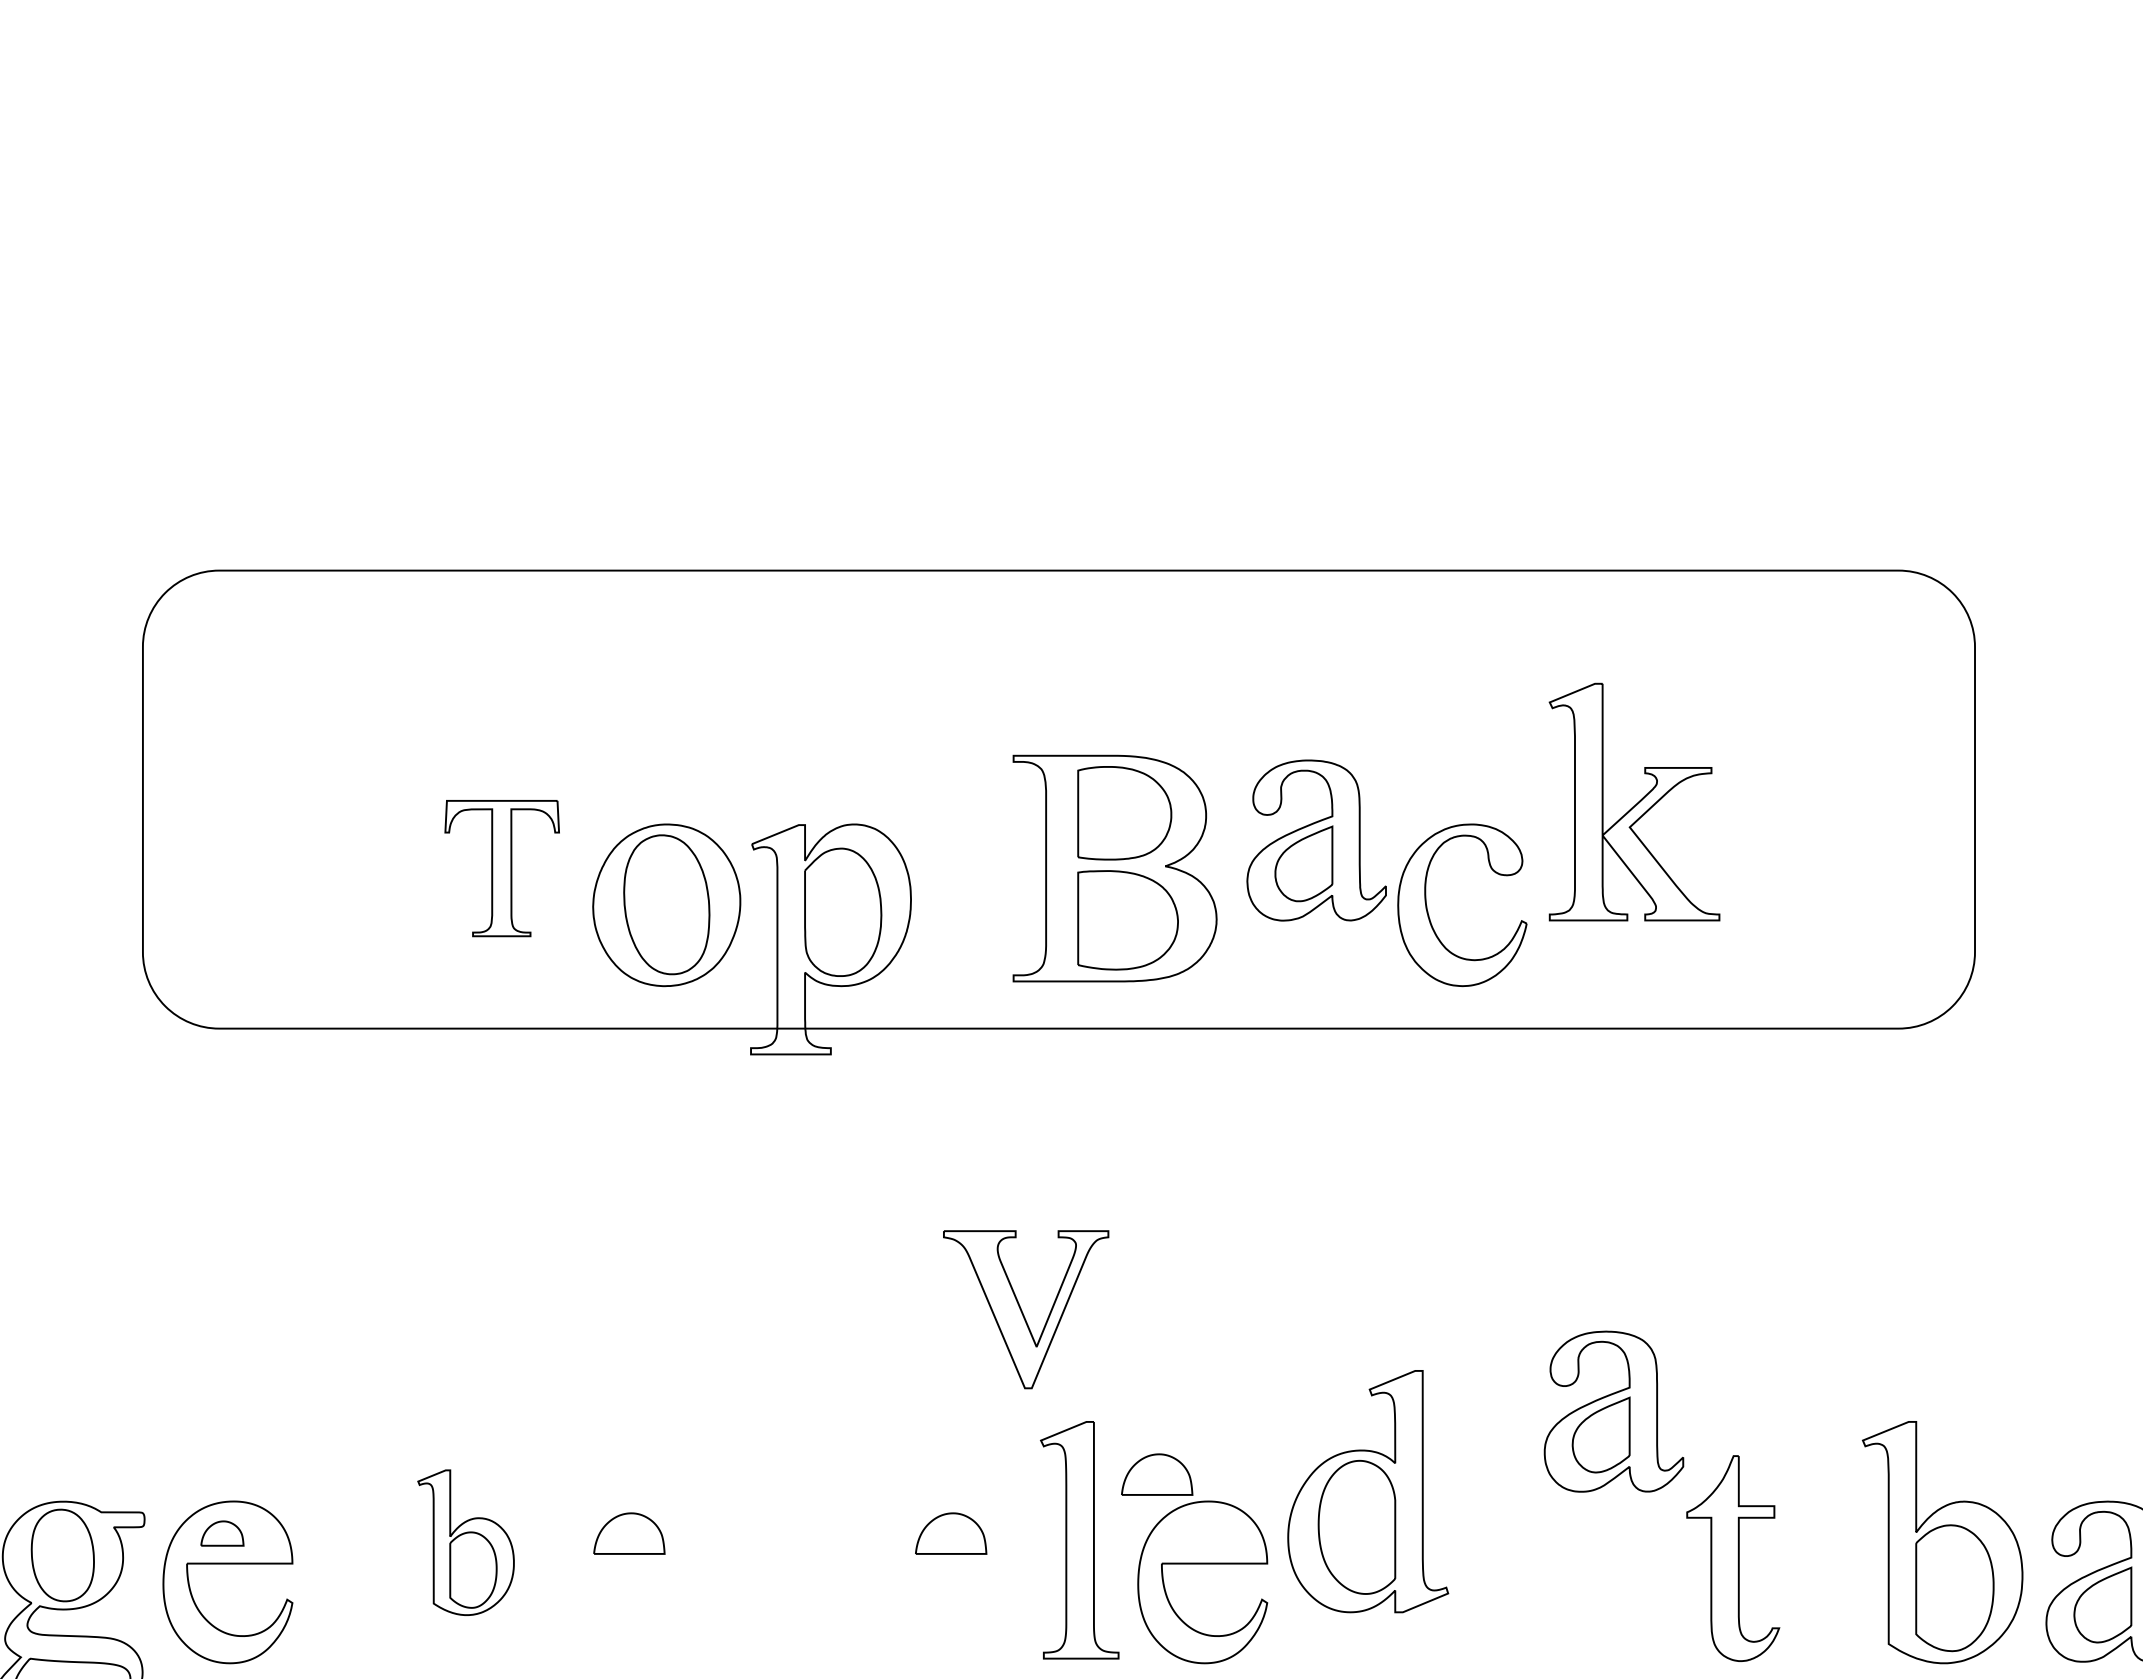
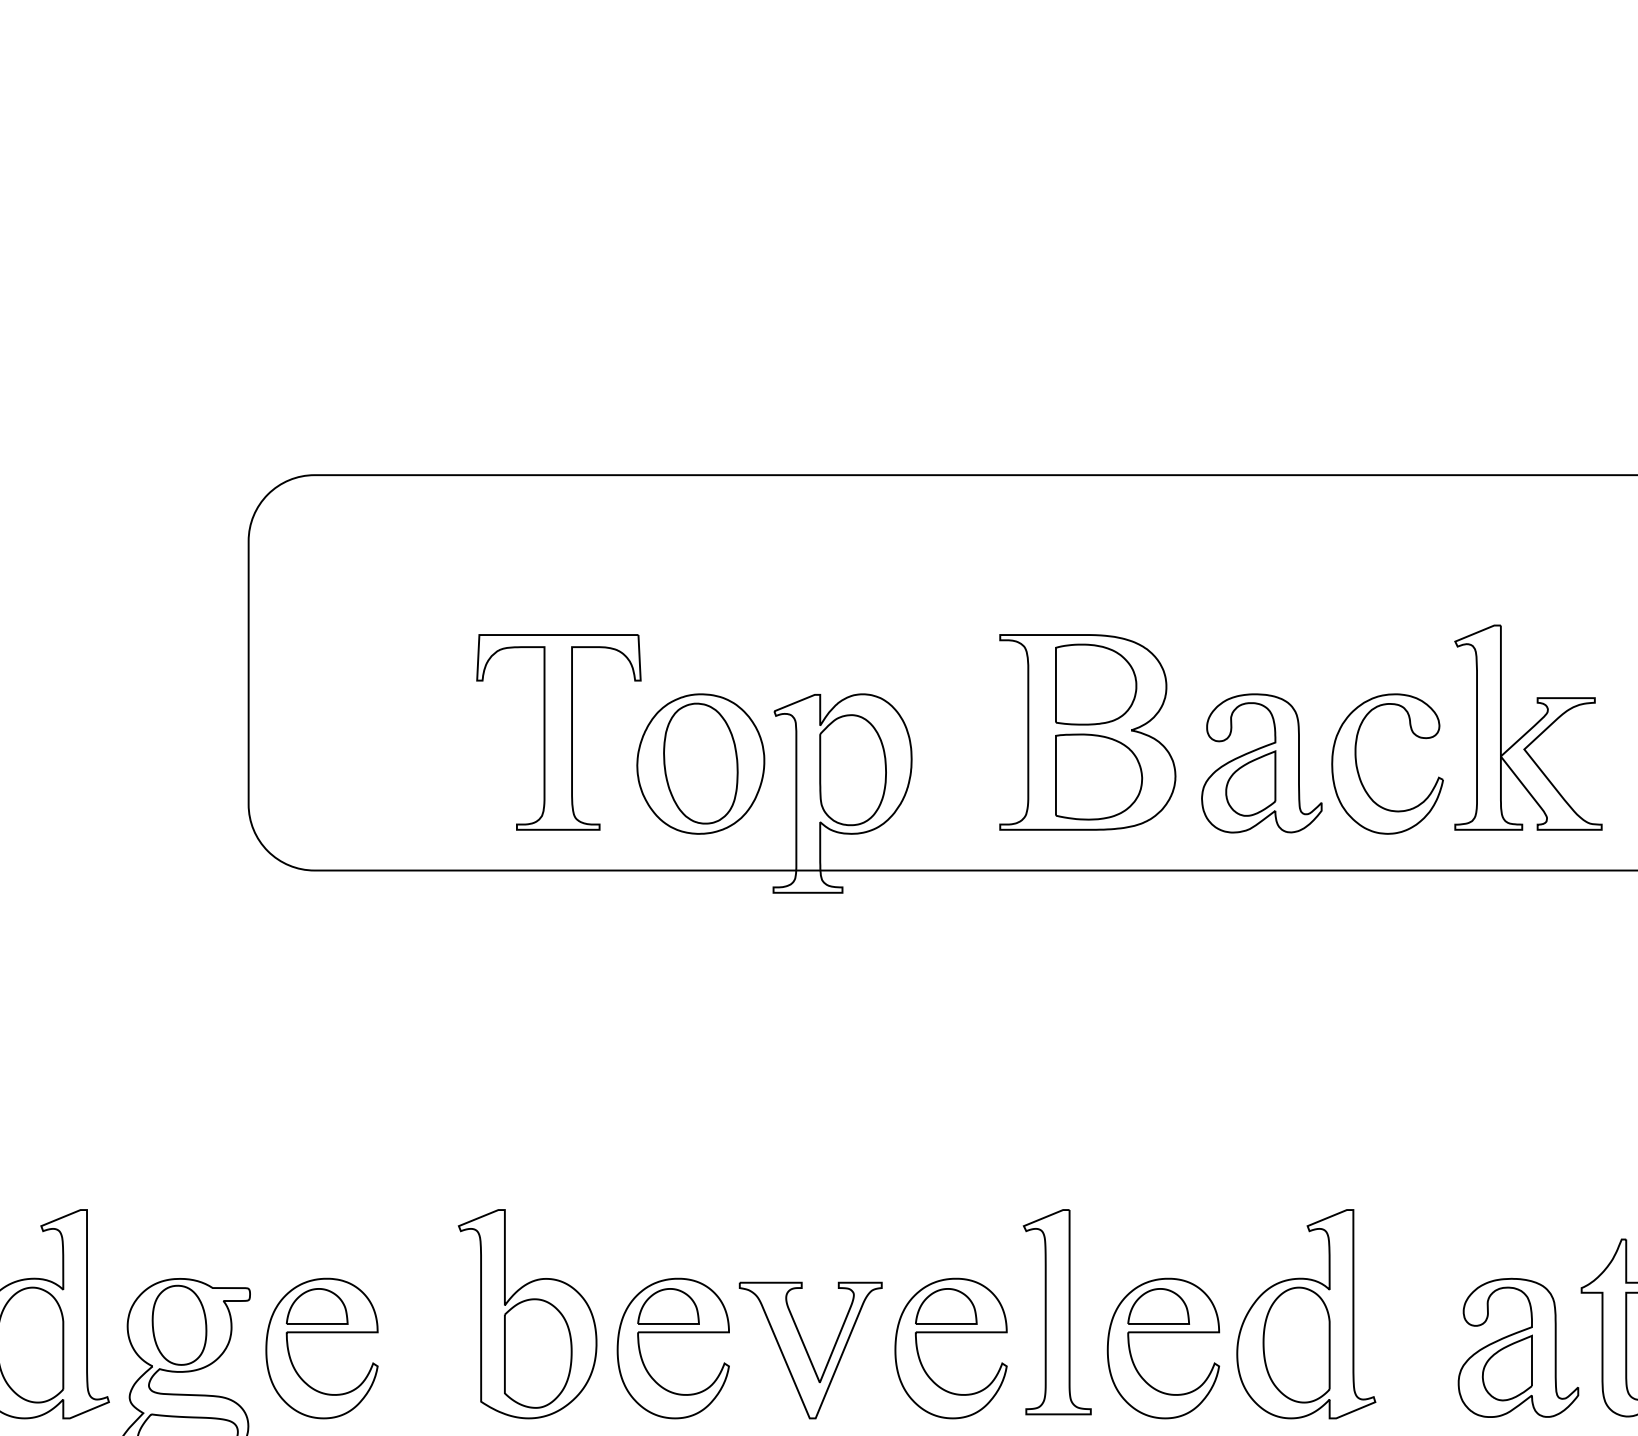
part: (1634, 801) -> (1528, 727), moved
part: (1316, 840) -> (1261, 763), moved
part: (501, 868) -> (558, 732), size x1.67
part: (1026, 1309) -> (811, 1350), moved
part: (1613, 1411) -> (1518, 1347), moved
part: (1157, 1474) -> (1158, 1306), moved
part: (1368, 1491) -> (1306, 1314), moved
part: (222, 1533) -> (317, 1306), size x1.67
part: (465, 1542) -> (527, 1314), size x1.67
part: (634, 1564) -> (672, 1333), added
part: (956, 1564) -> (950, 1333), added

